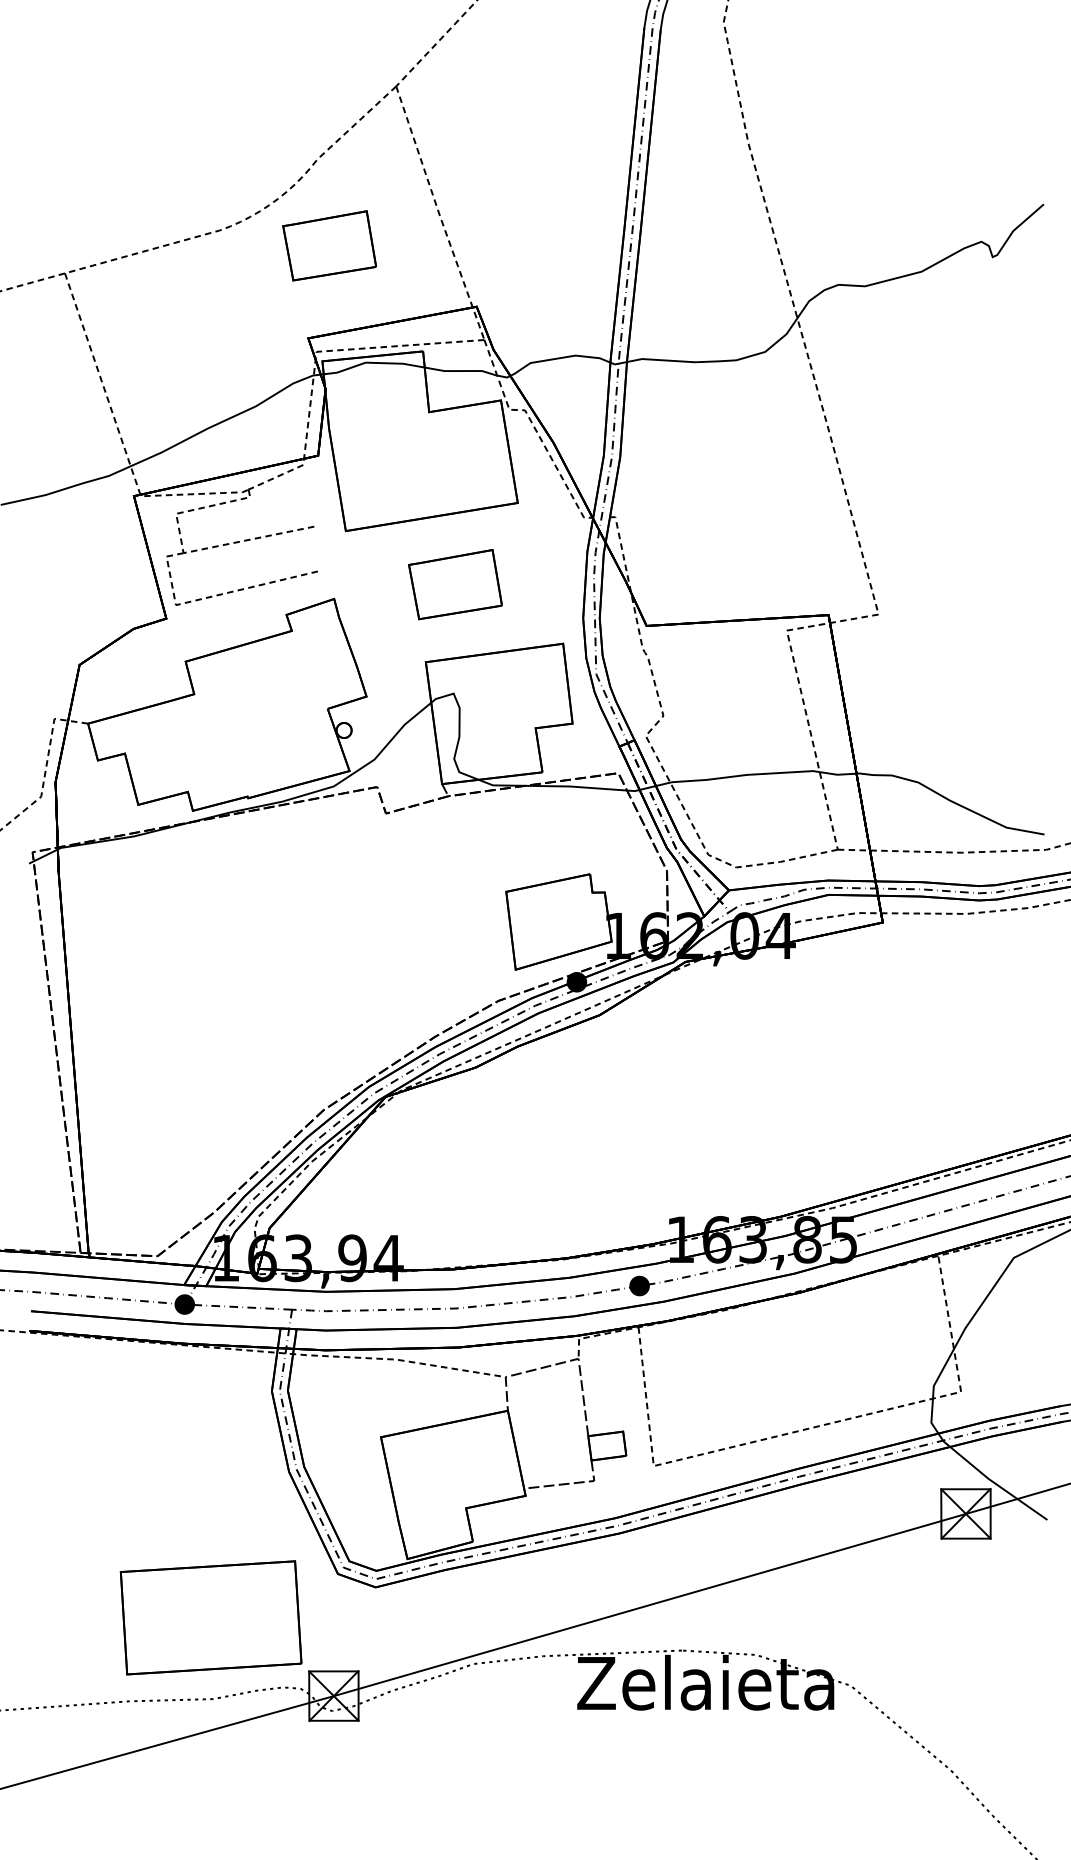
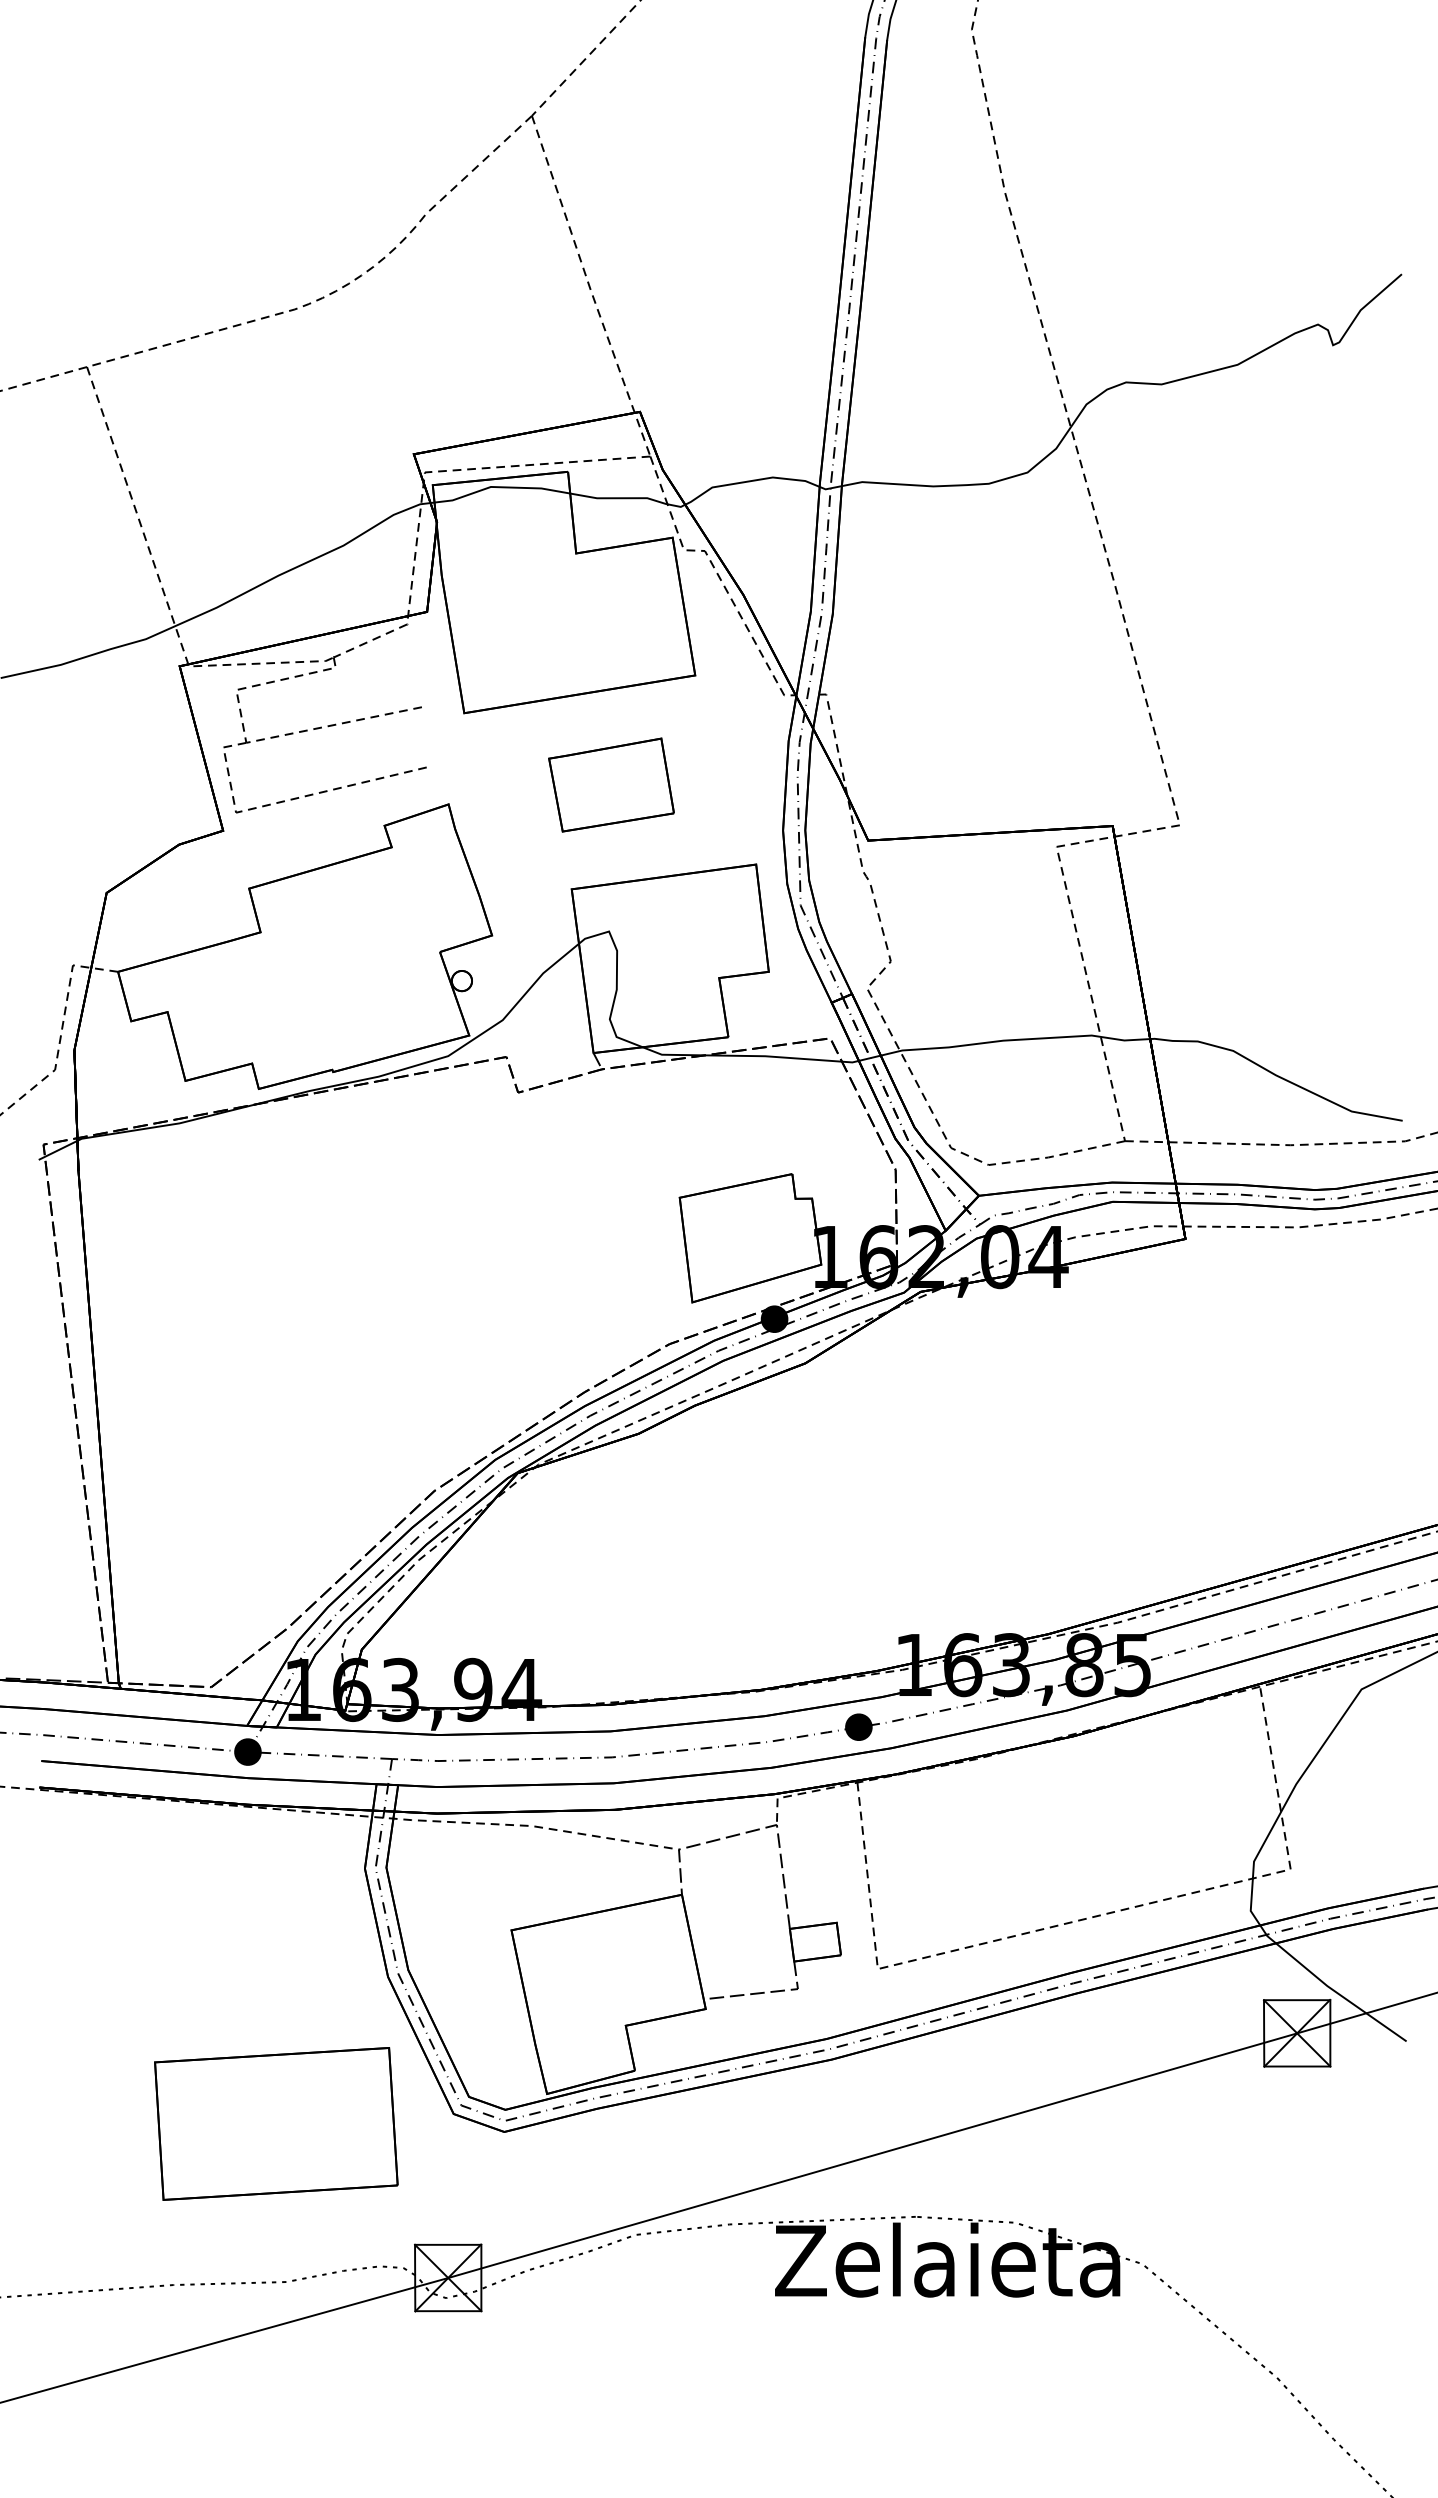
part: (329, 245) -> (442, 329), removed
part: (211, 1617) -> (276, 2123), moved

